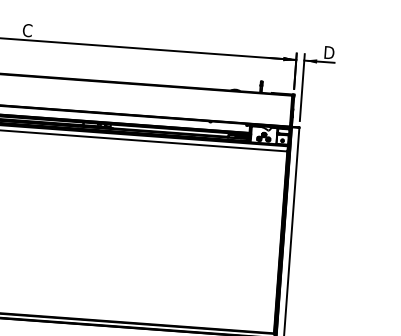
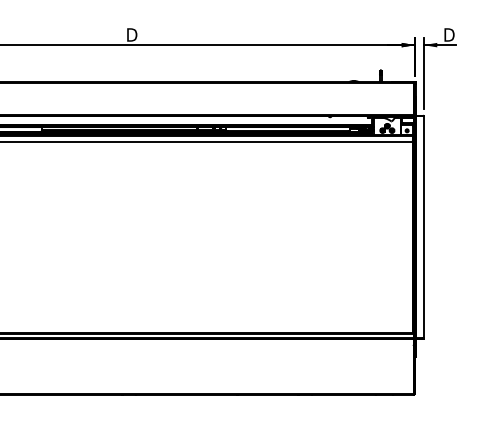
text: (27, 30) -> (131, 34), C -> D

